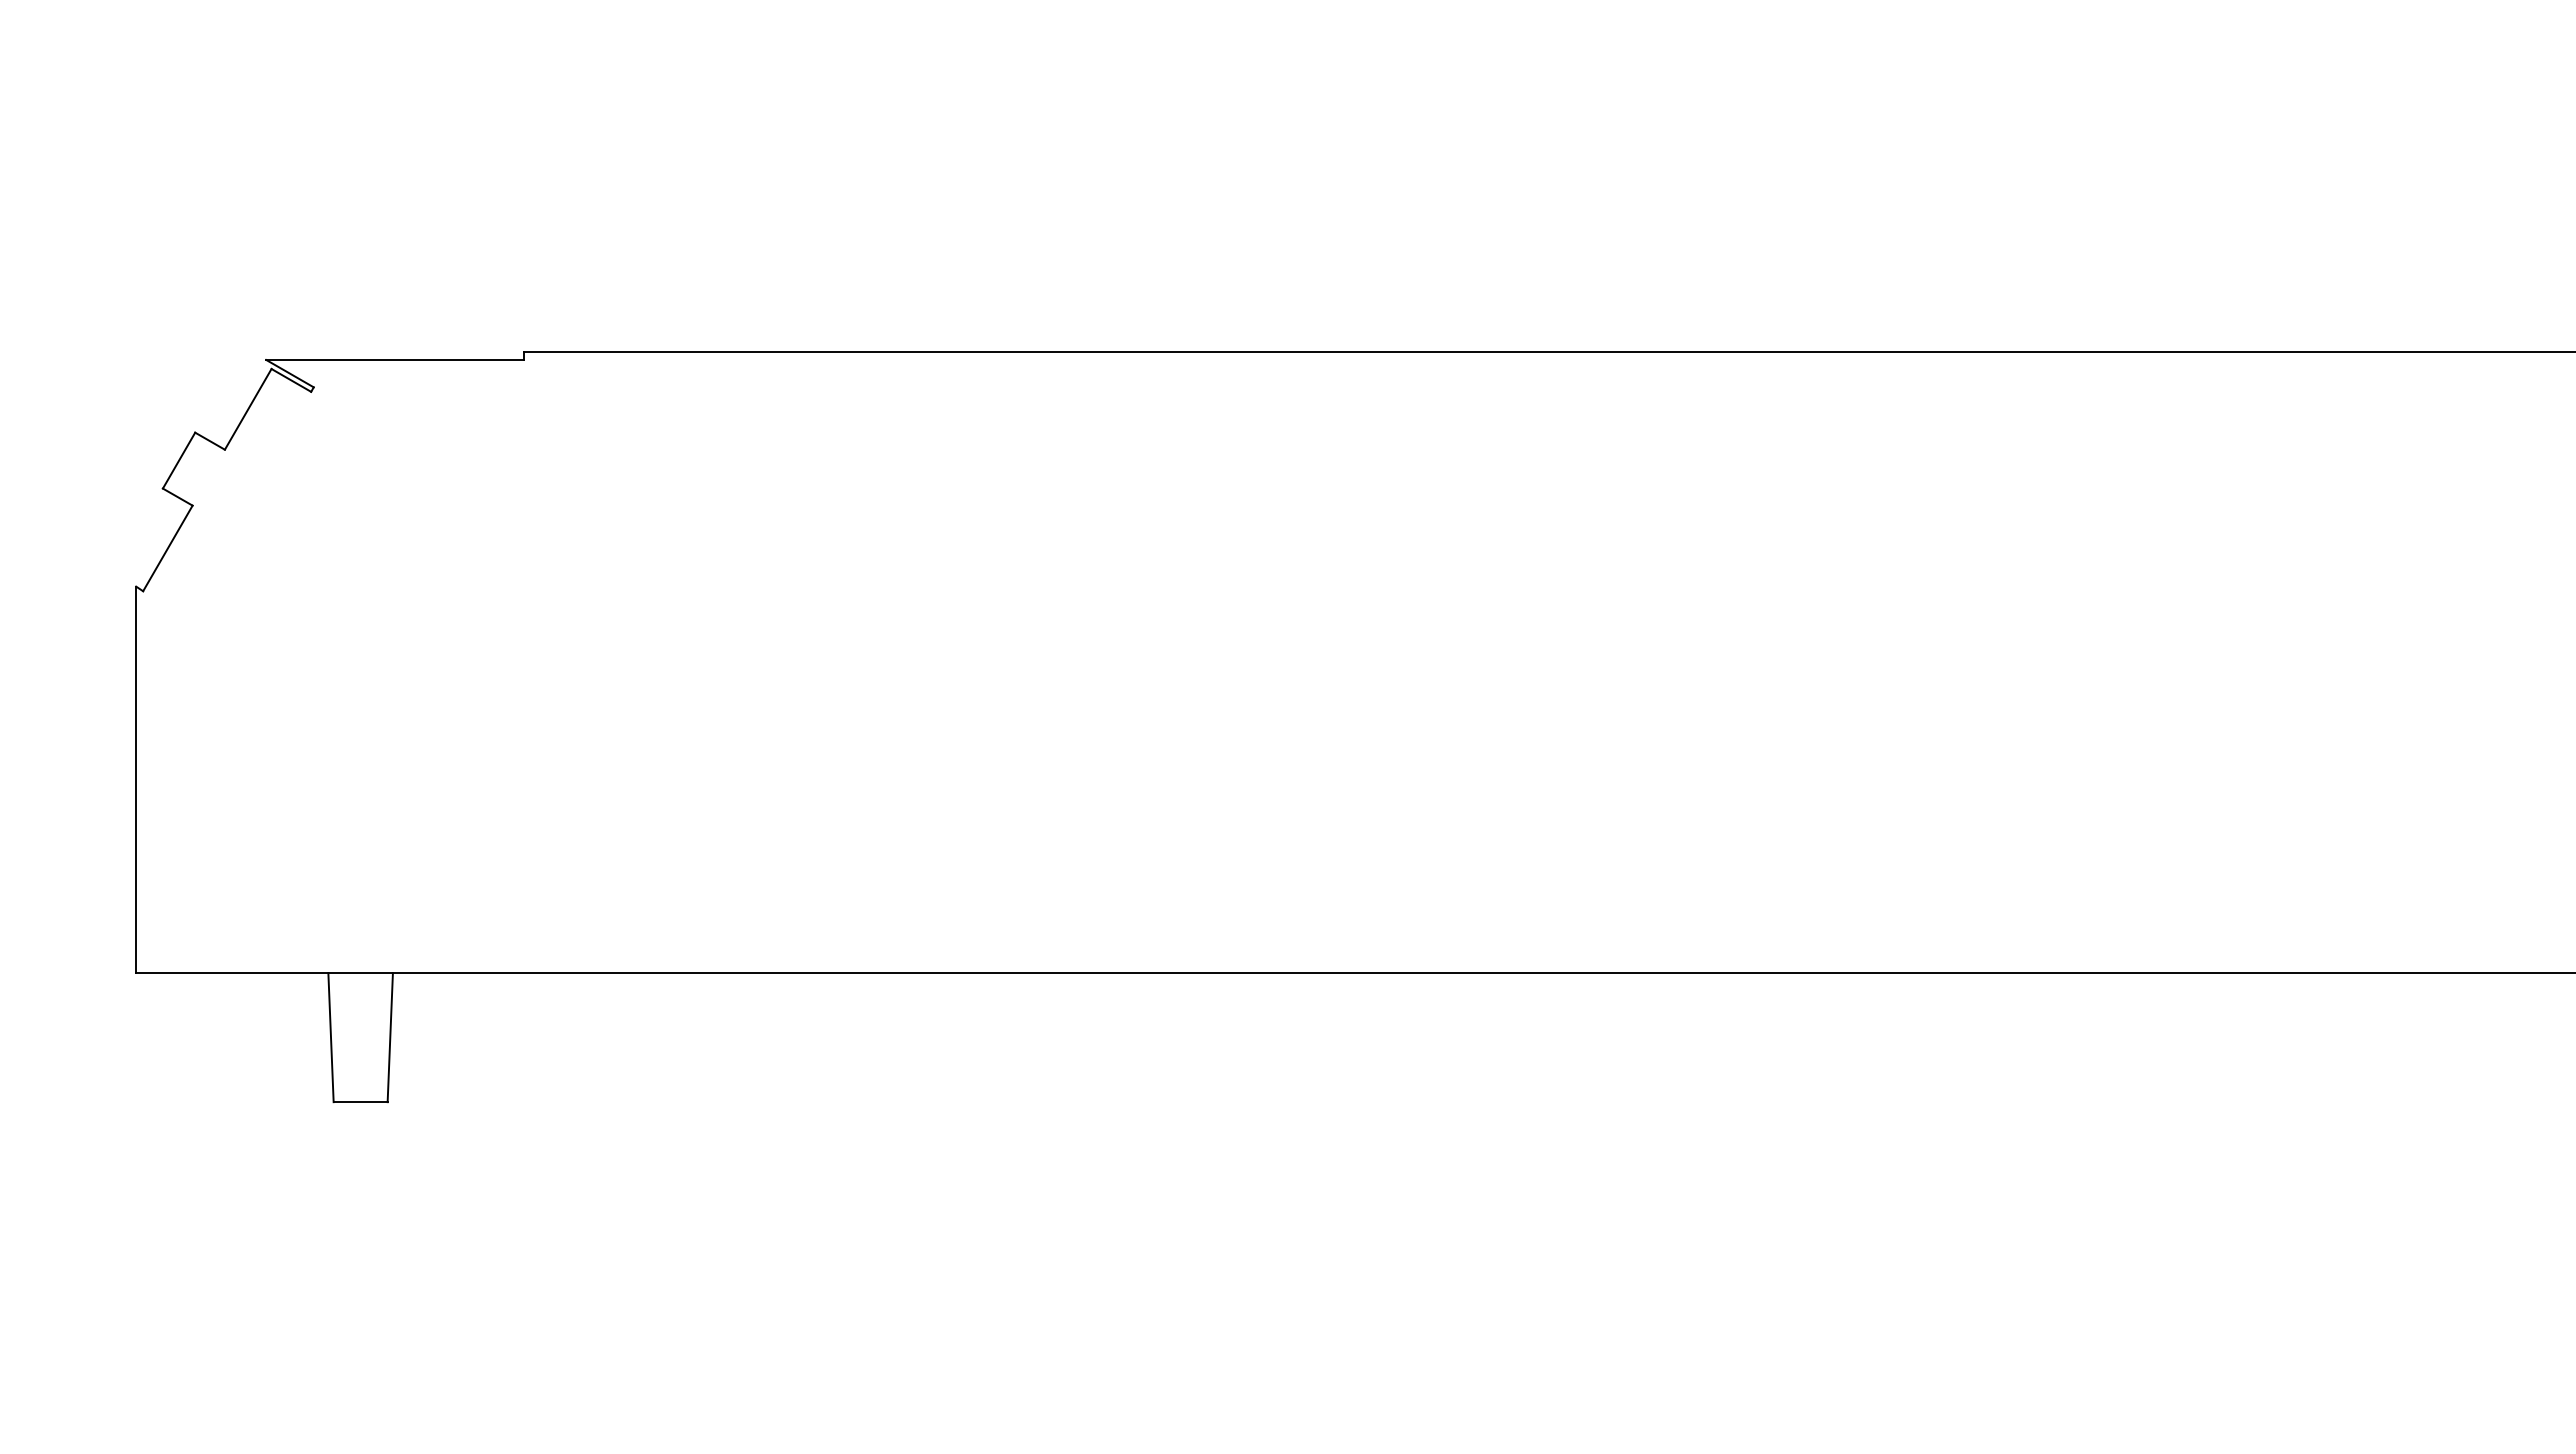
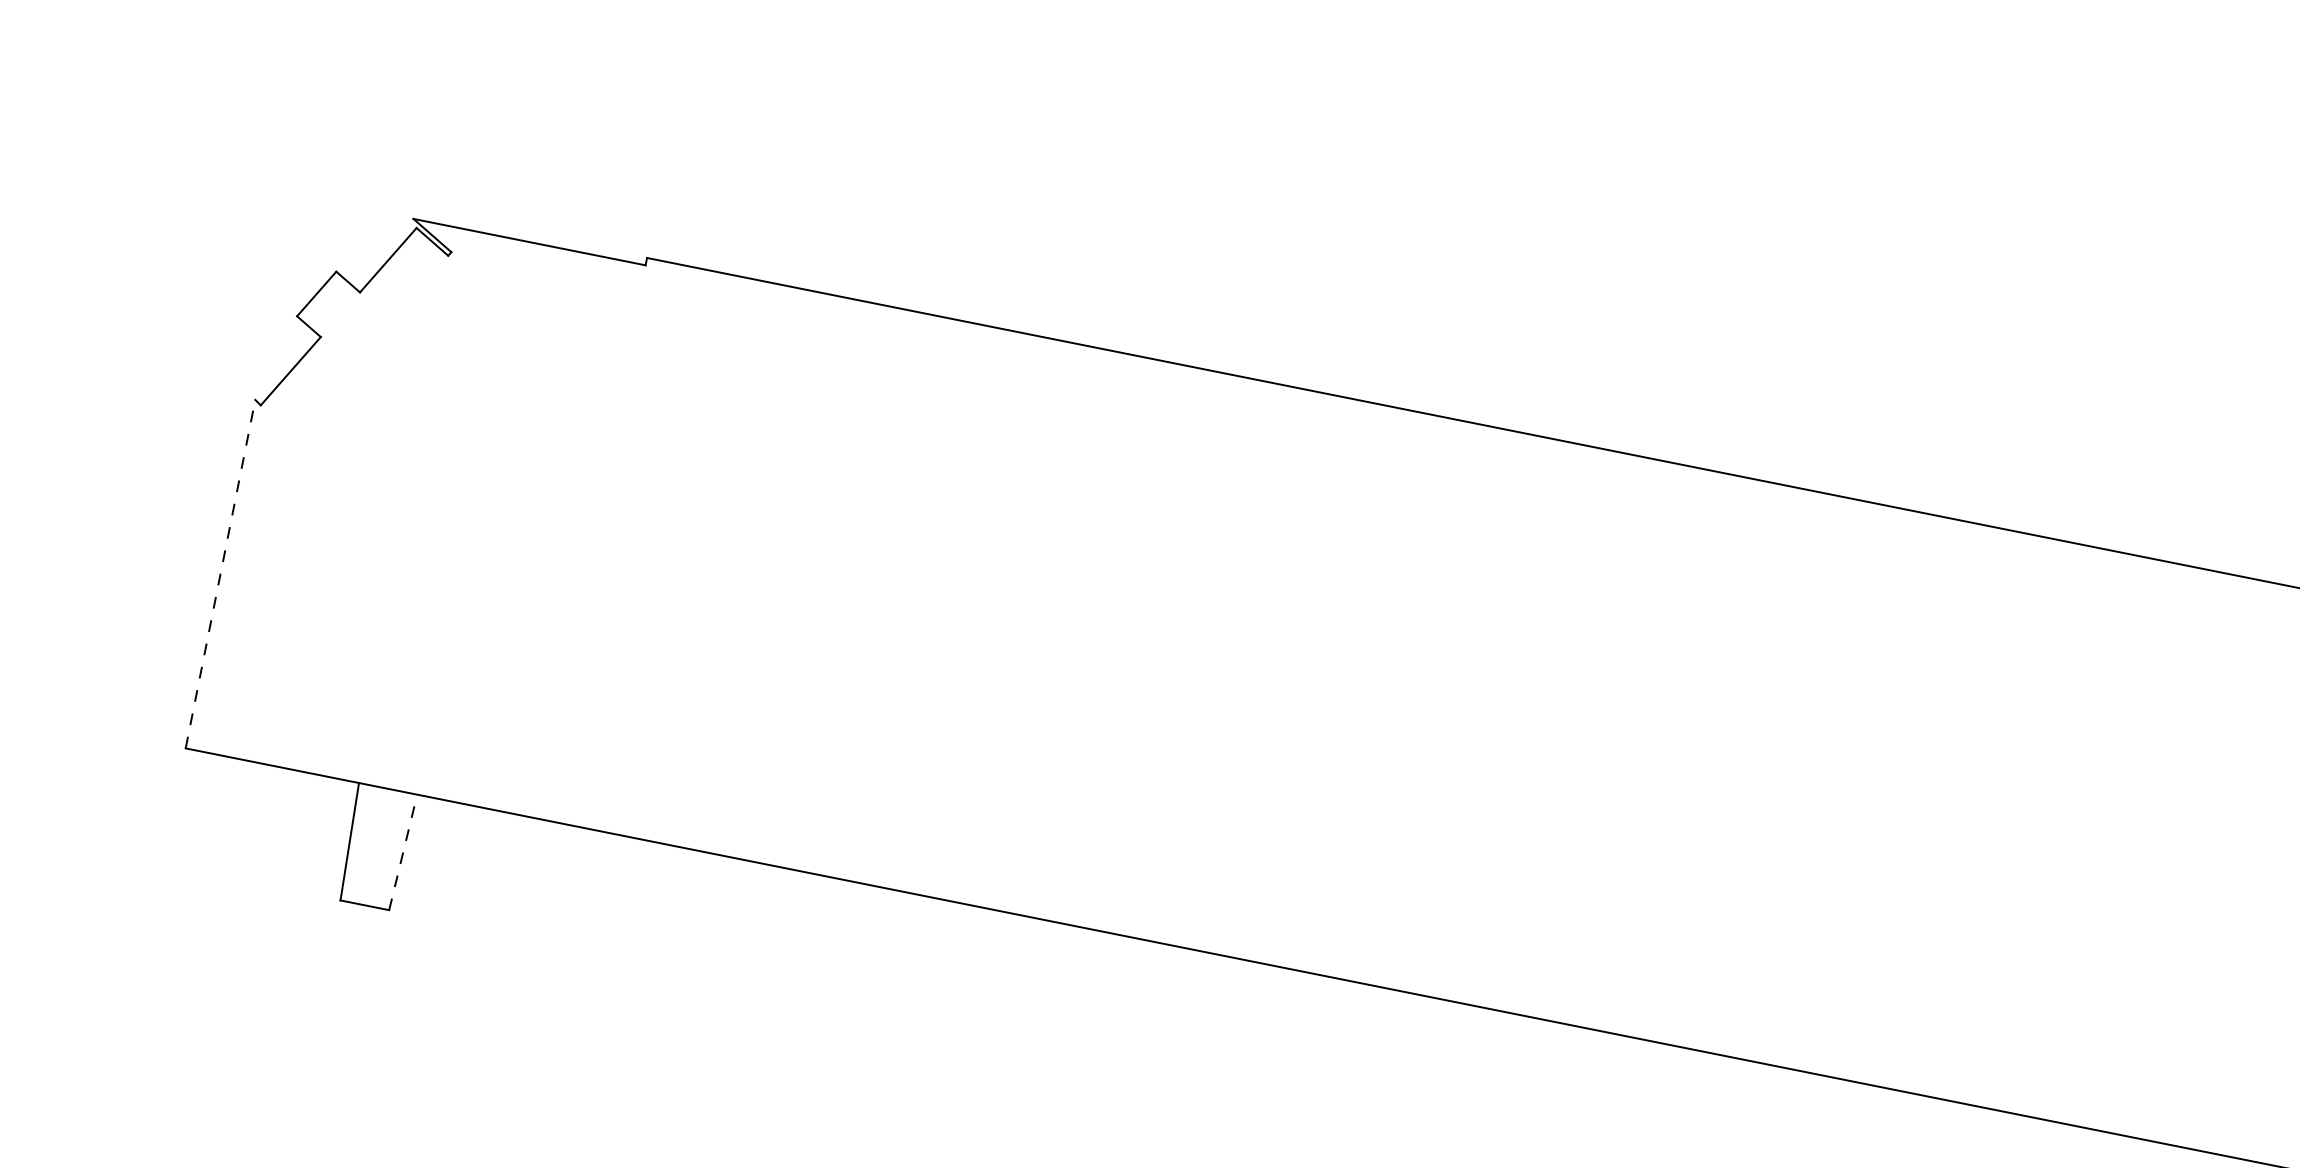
line: (136, 779) -> (220, 573), solid -> dashed
line: (390, 1037) -> (403, 852), solid -> dashed

